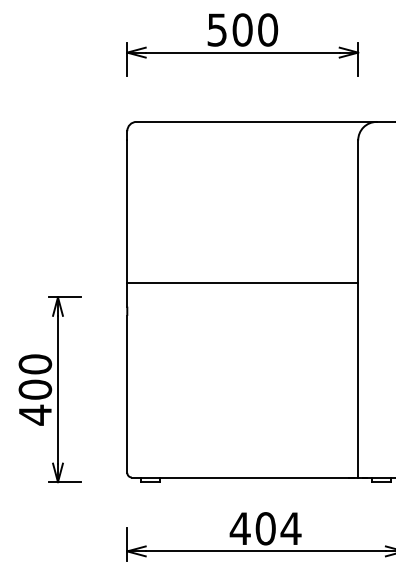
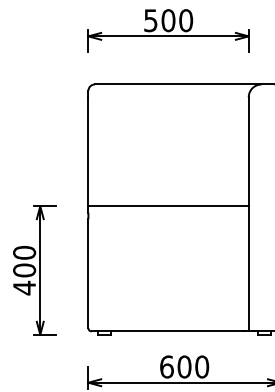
line: (242, 283) -> (168, 206), moved
text: (265, 528) -> (184, 366), 404 -> 600

